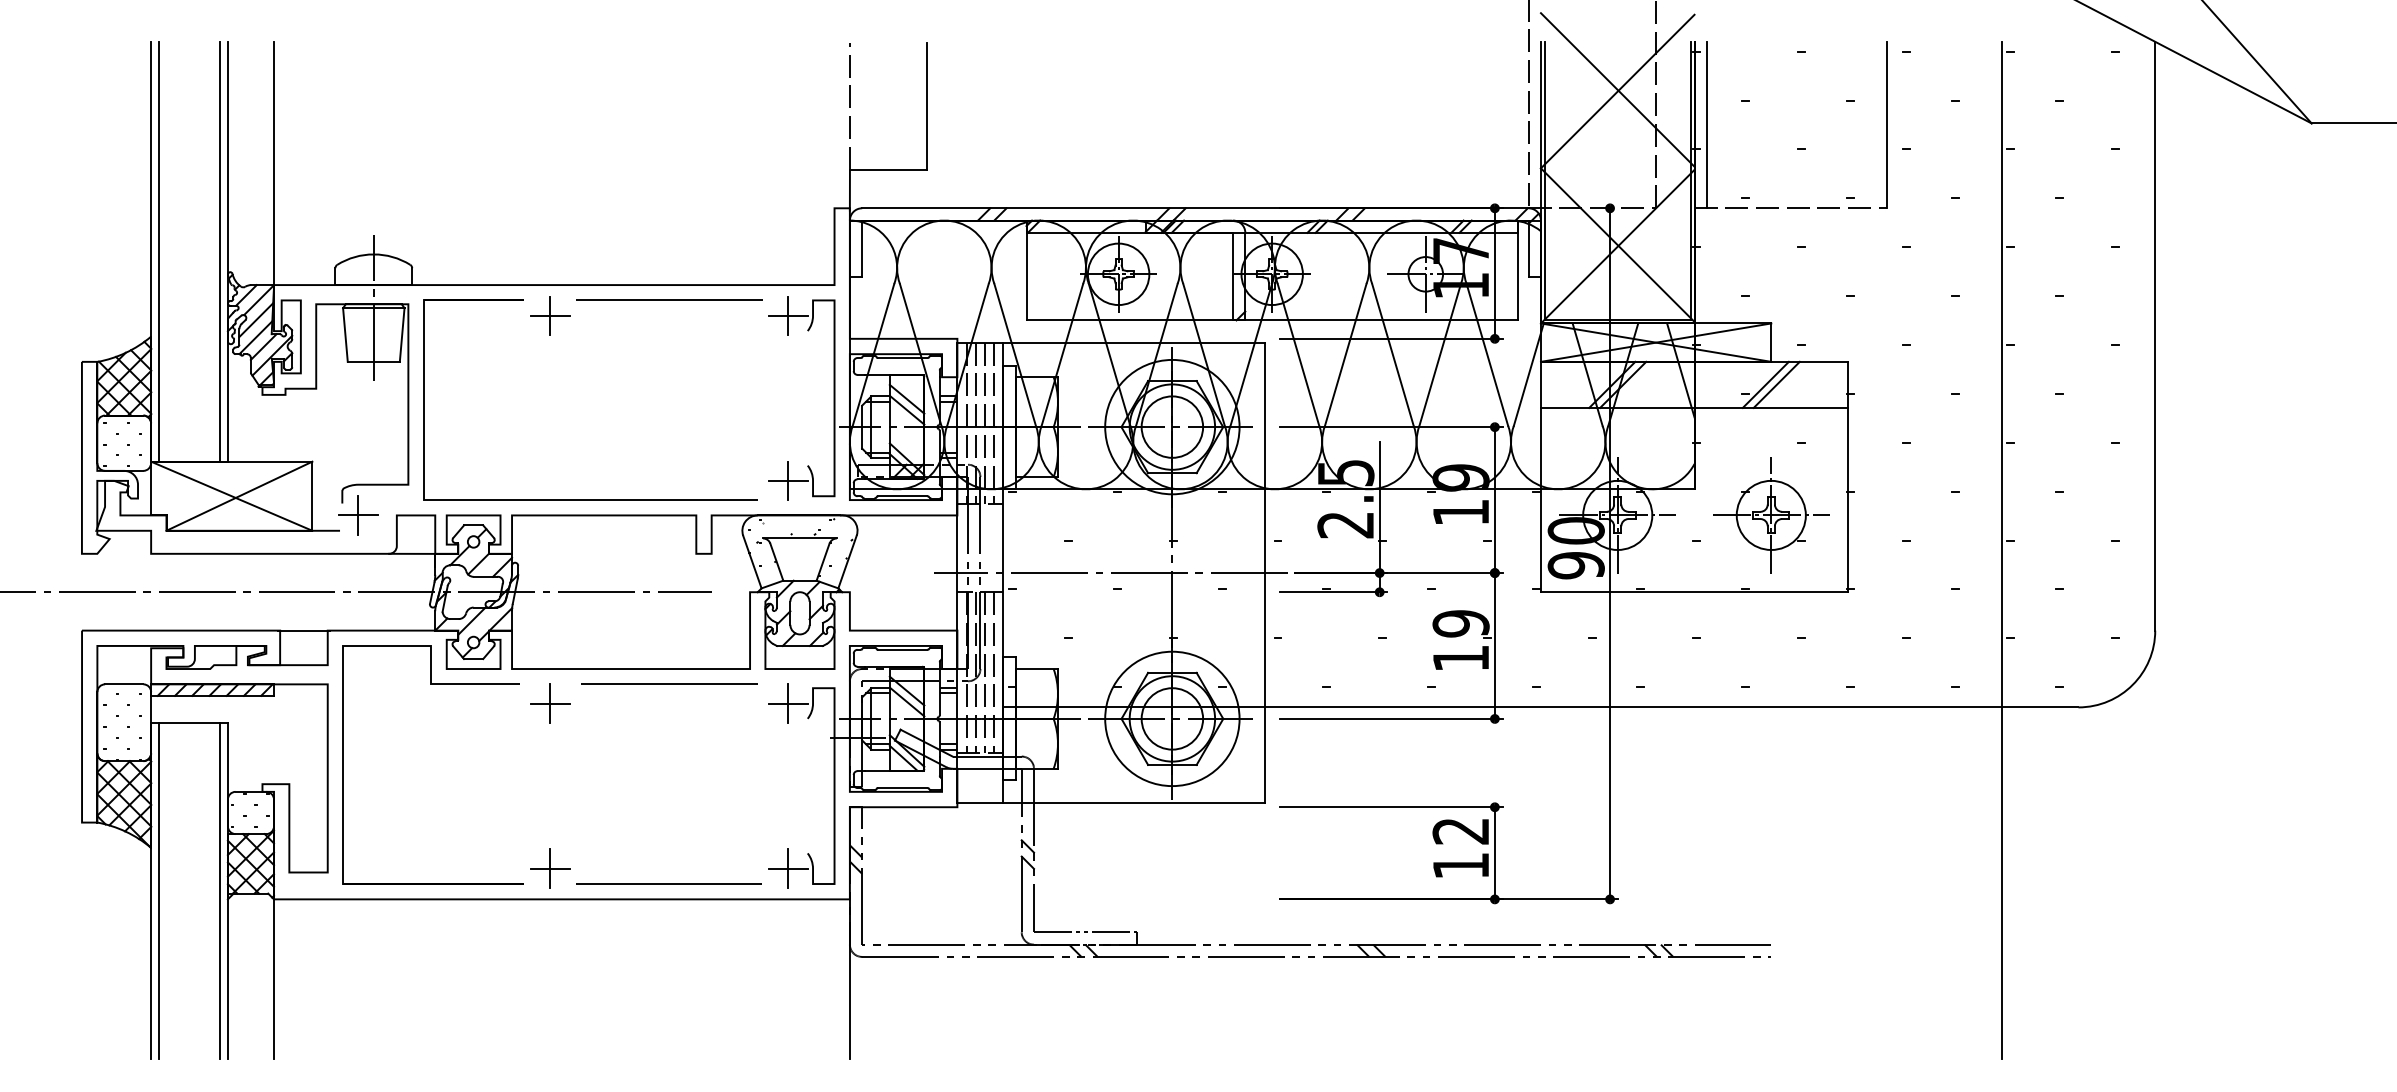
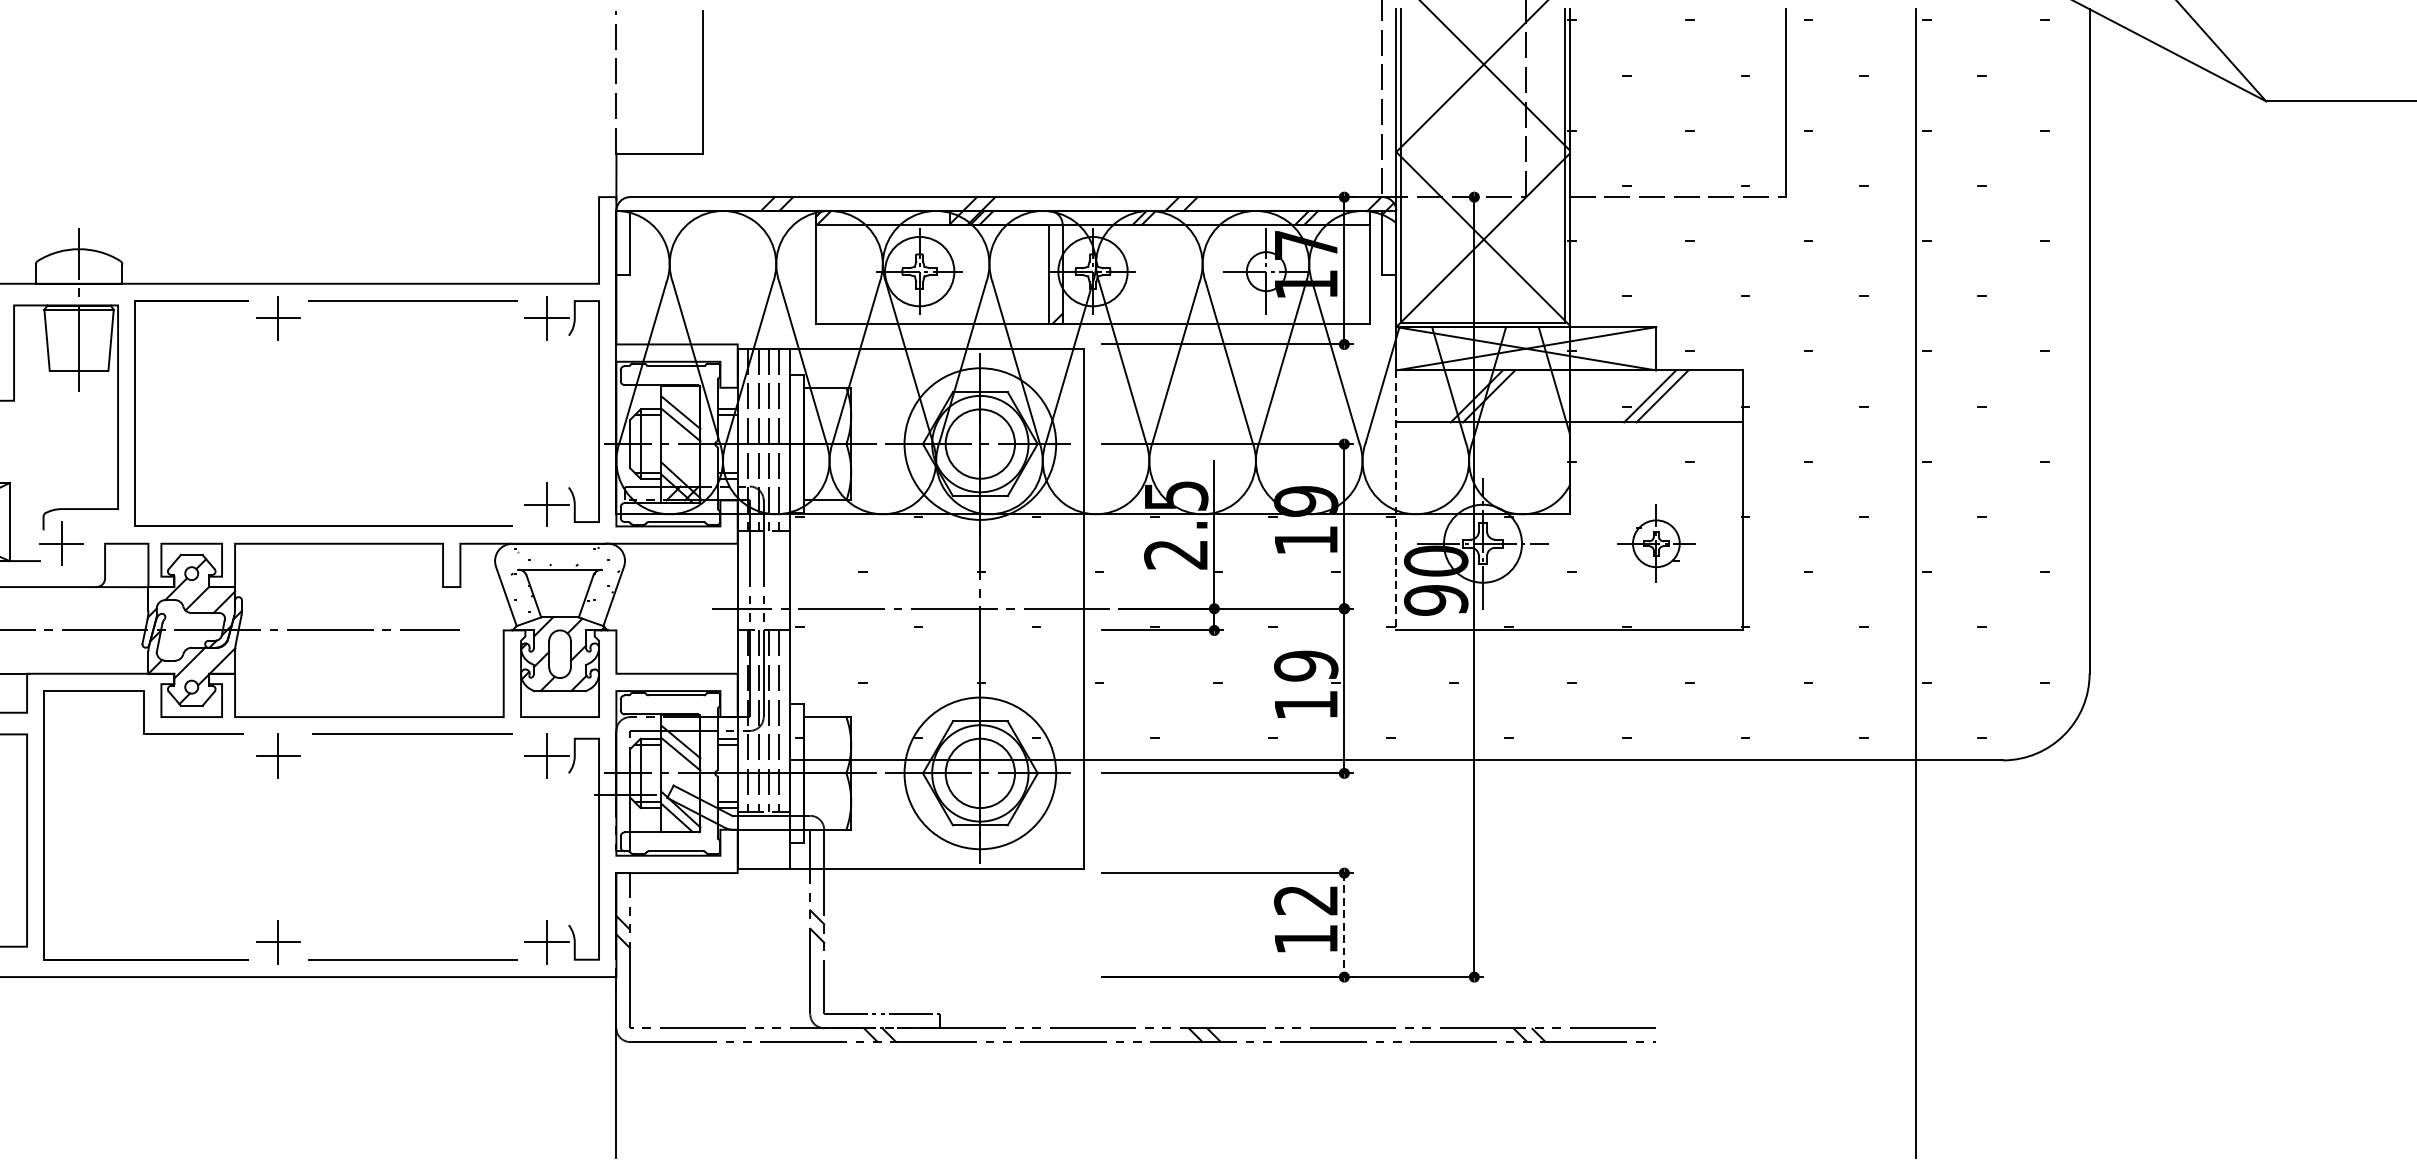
line: (1706, 124) -> (1583, 102), removed
line: (1540, 477) -> (1395, 500), solid -> dashed
part: (1771, 515) -> (1656, 543), size x0.6
line: (1494, 853) -> (1343, 925), solid -> dashed

